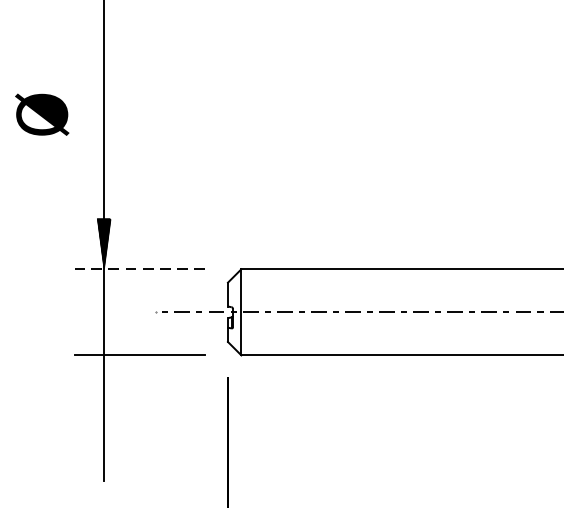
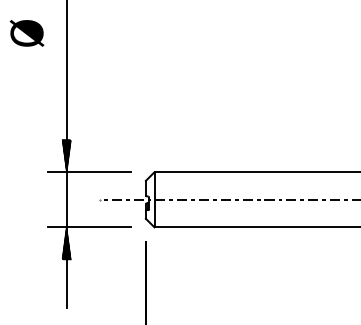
text: (41, 114) -> (26, 33), moved
line: (139, 269) -> (89, 172), dashed -> solid
hatch: (103, 380) -> (66, 243), added

